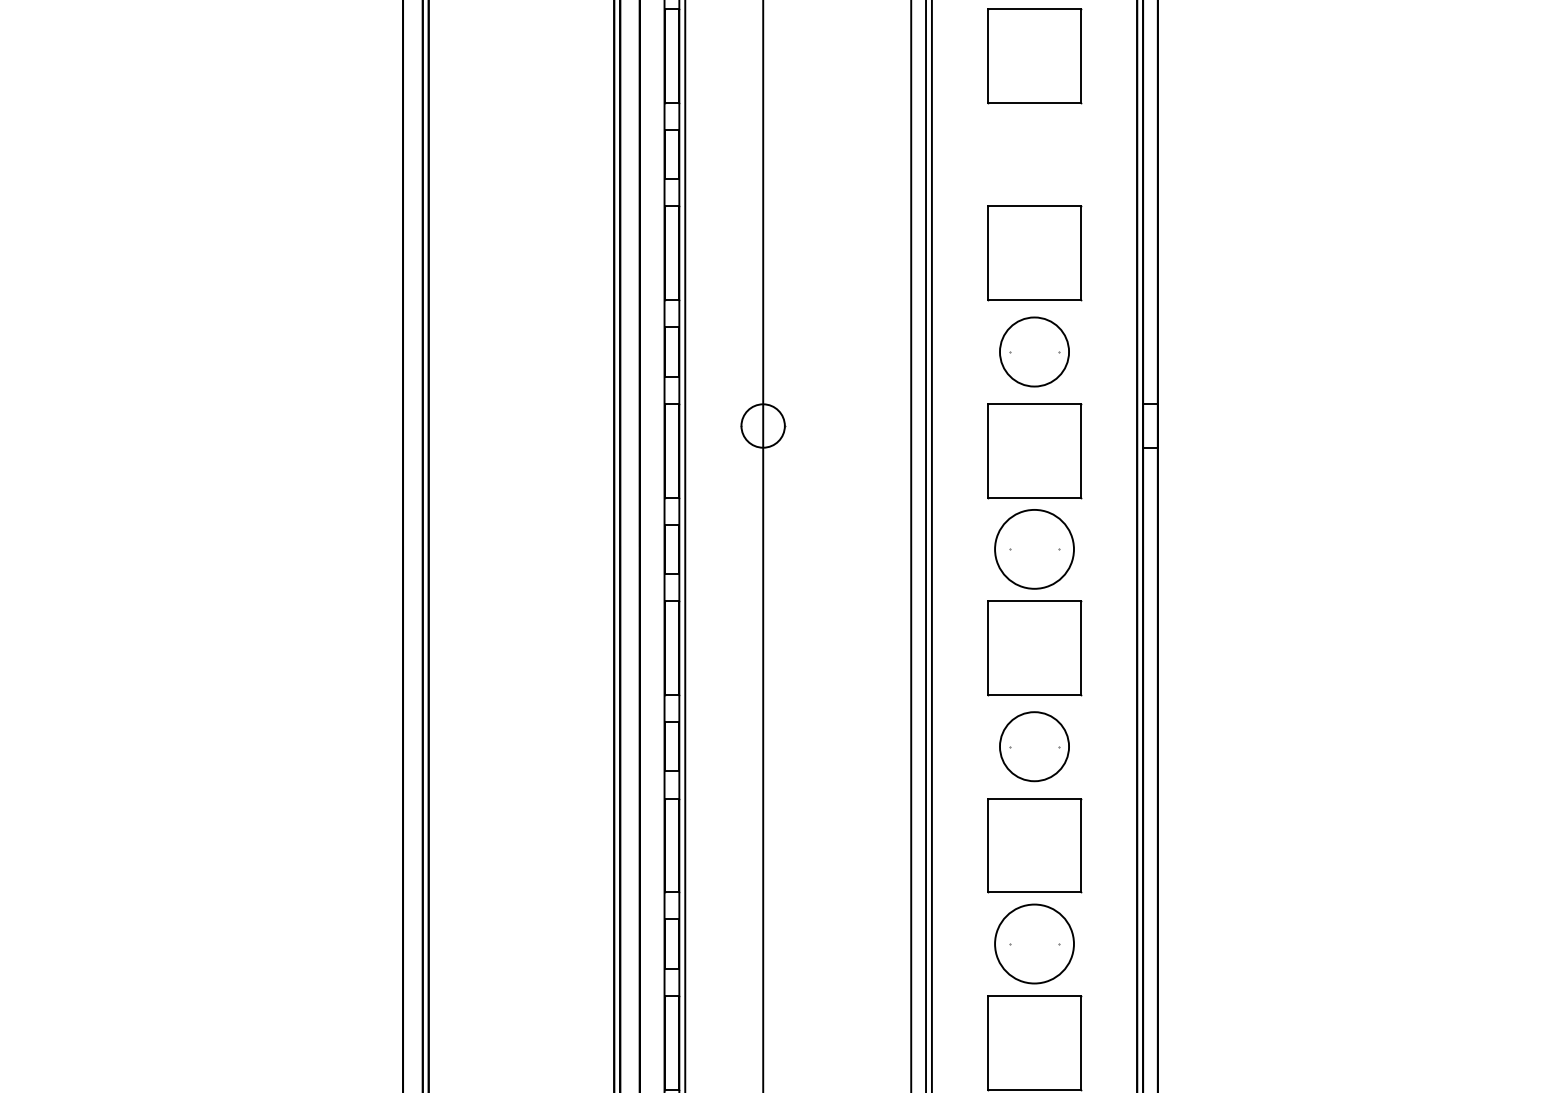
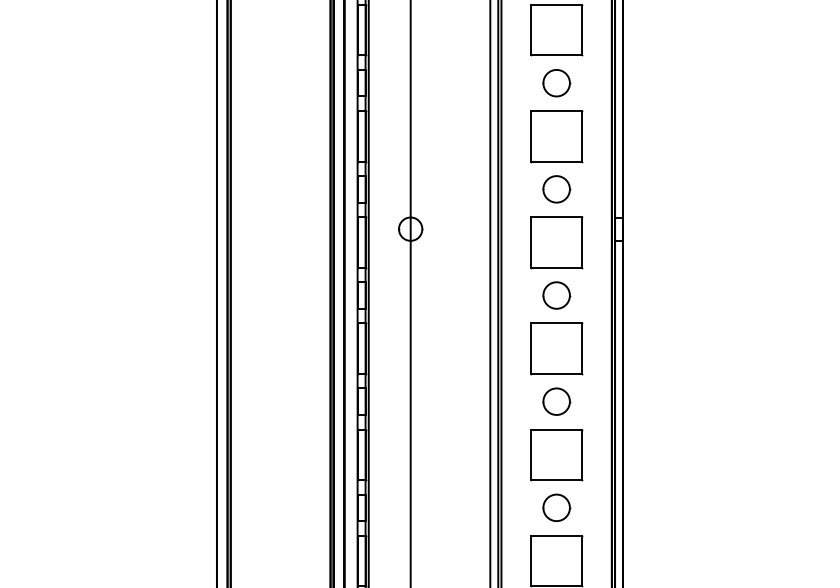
part: (1034, 155) -> (556, 83), added
circle: (1034, 352) -> (556, 189), size x0.71
circle: (1034, 549) -> (556, 295), size x0.62
circle: (1034, 746) -> (556, 401), size x0.71
circle: (1034, 943) -> (556, 507), size x0.62

